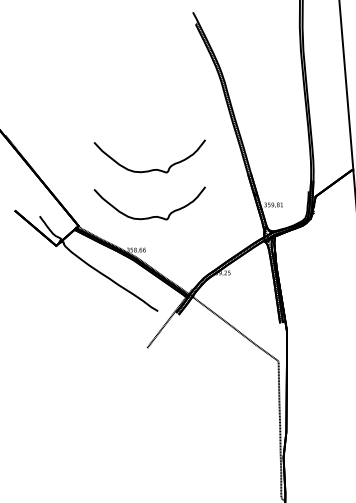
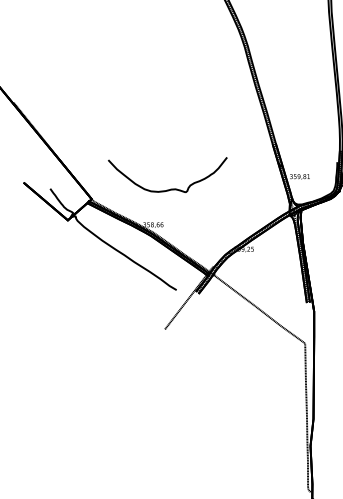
curve: (150, 169) -> (168, 138), removed

